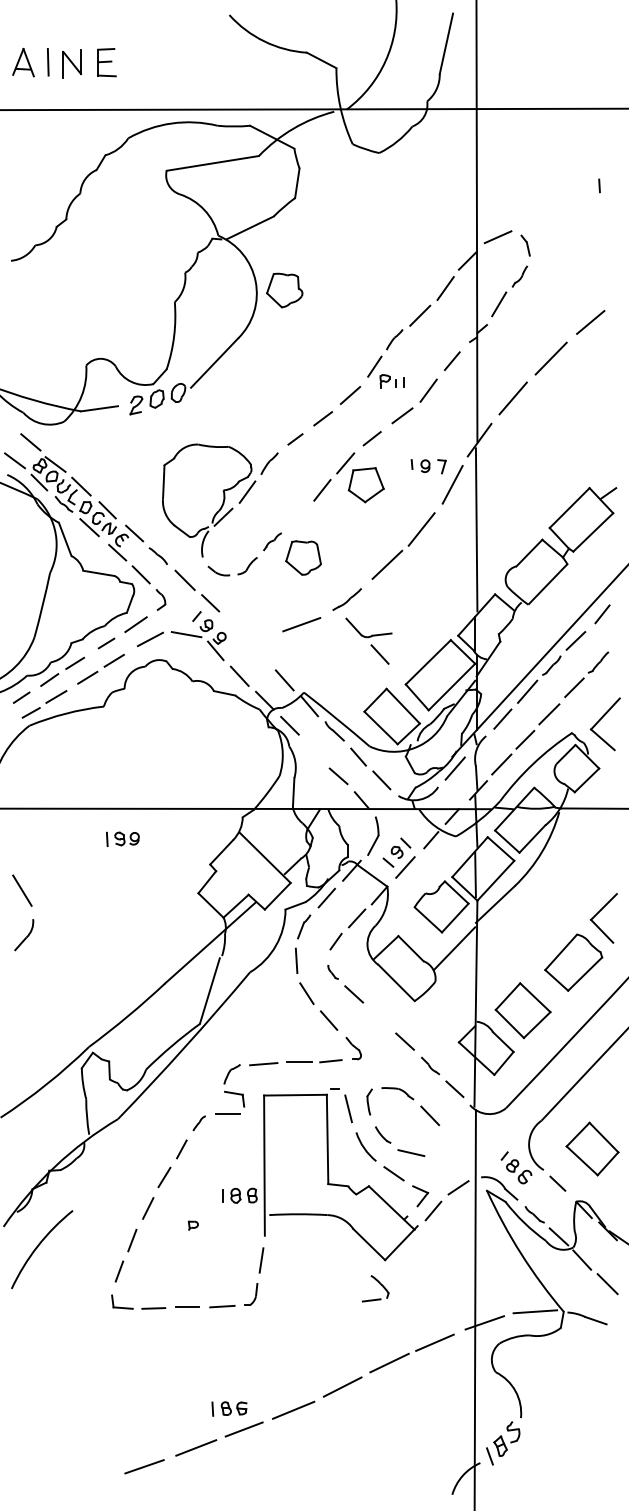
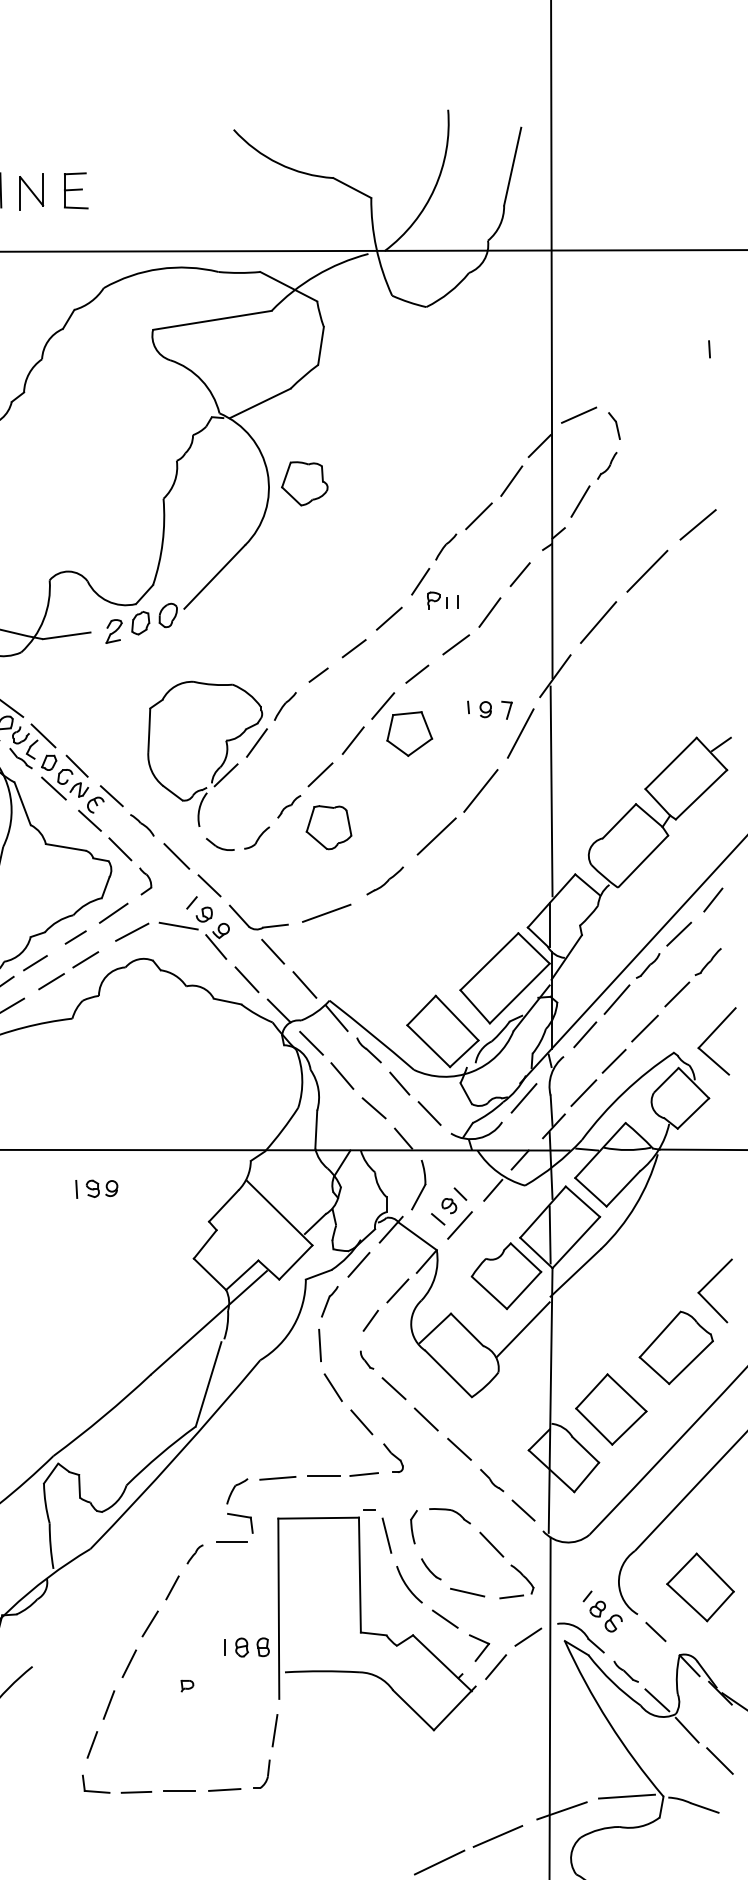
line: (296, 516) -> (319, 774), added
part: (368, 640) -> (258, 933), moved
line: (313, 751) -> (341, 1076), added
line: (379, 1017) -> (426, 1418), added
part: (375, 1288) -> (516, 1581), moved

